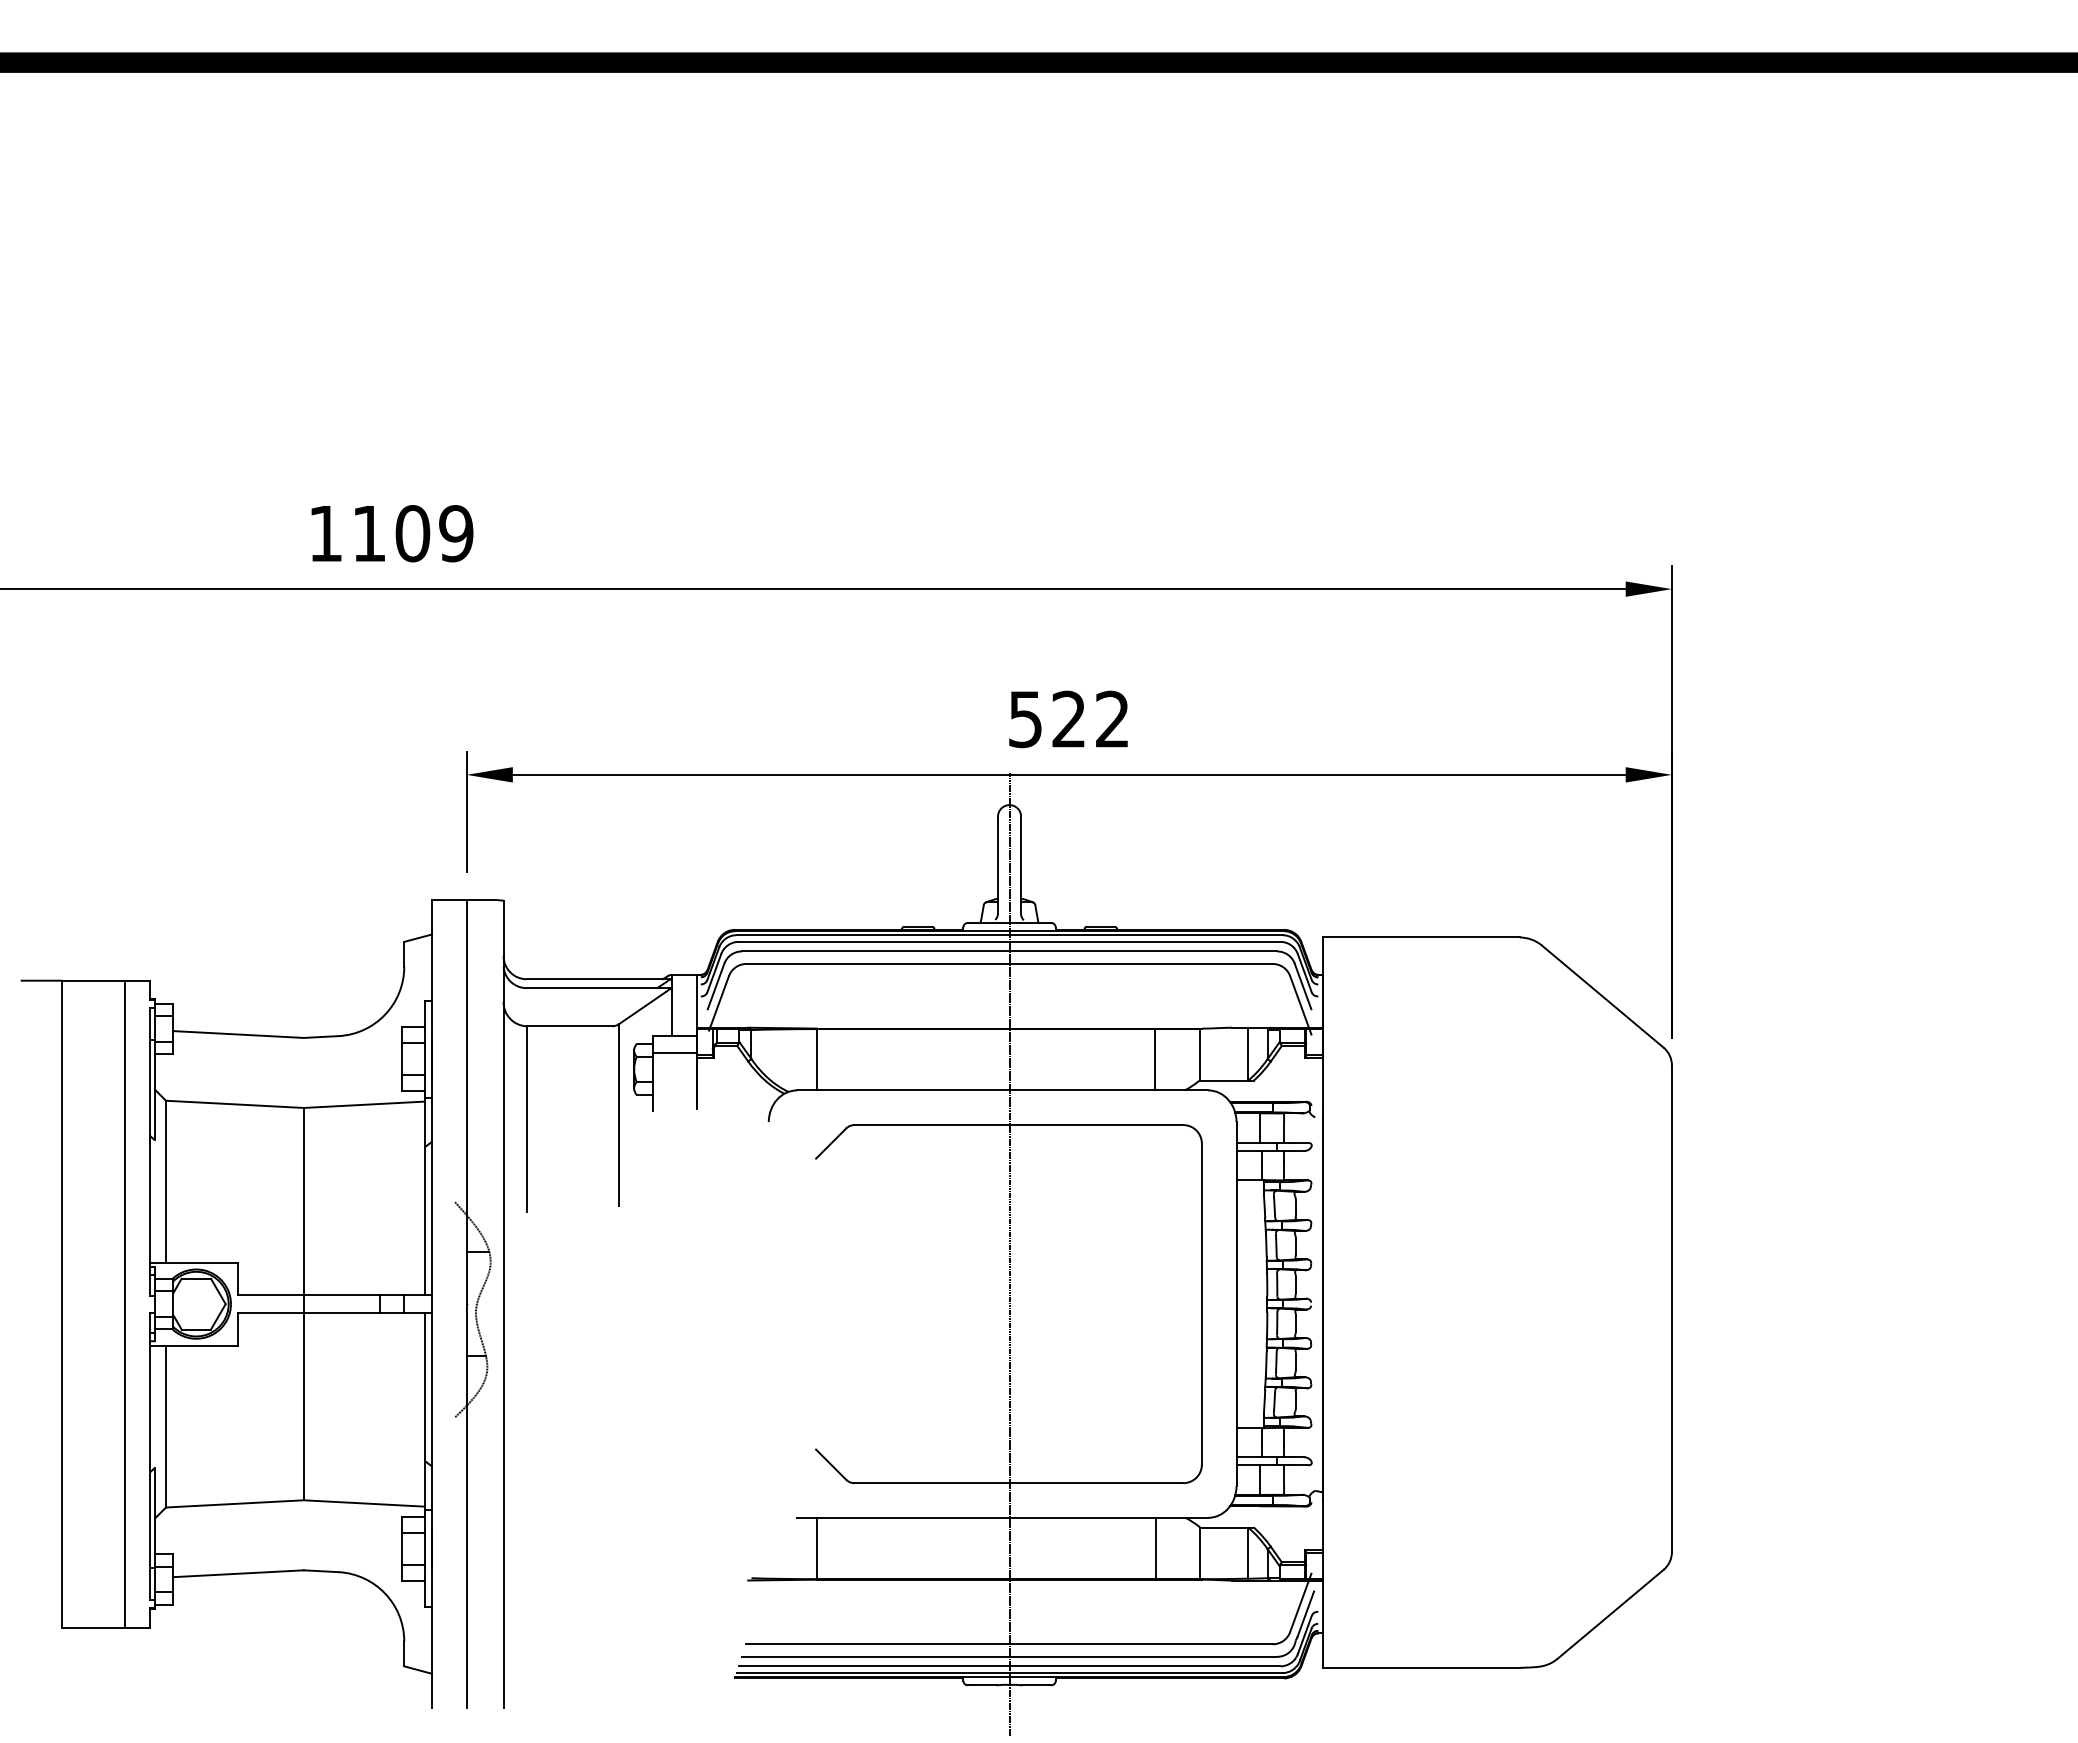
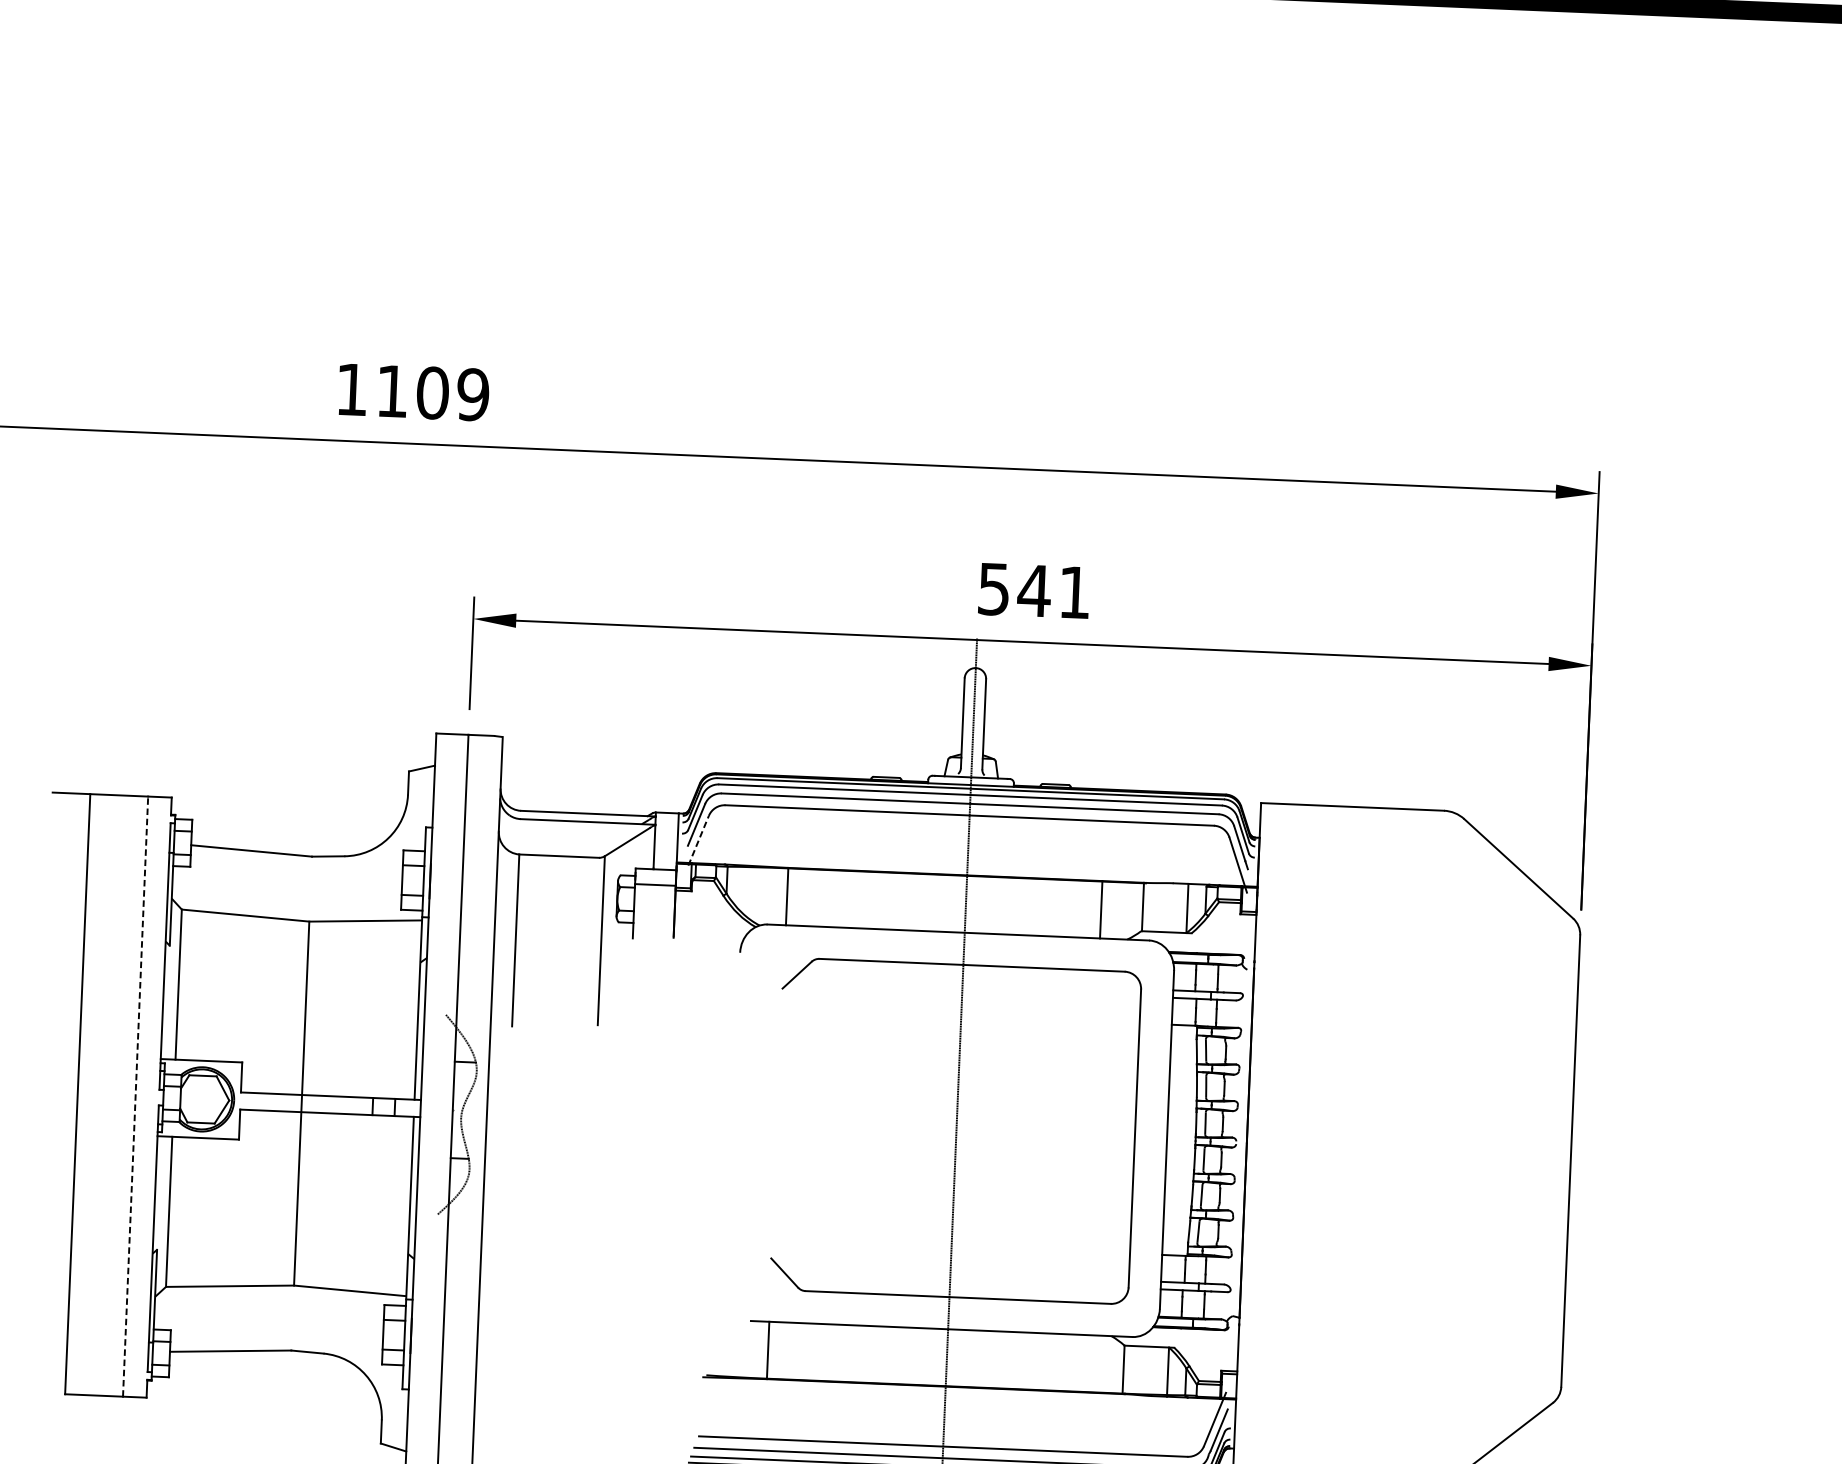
text: (1089, 718) -> (1053, 590), 522 -> 541
line: (719, 1002) -> (699, 839), solid -> dashed
line: (124, 1303) -> (135, 1096), solid -> dashed
line: (1156, 1548) -> (1083, 1363), removed

